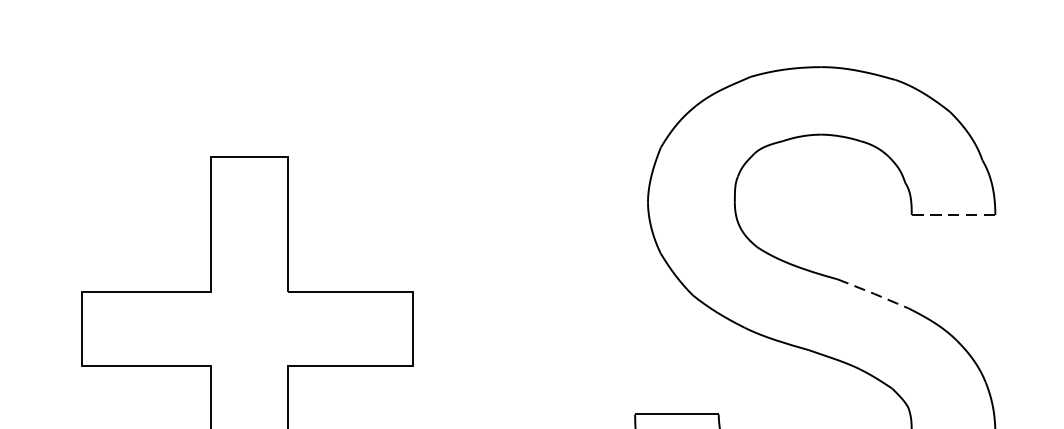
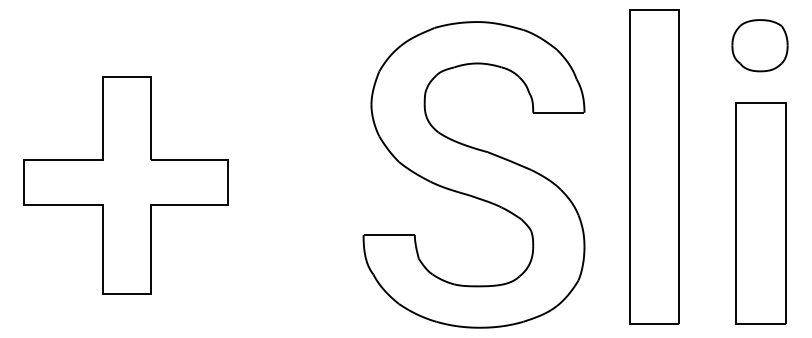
line: (952, 214) -> (558, 112), dashed -> solid
line: (874, 294) -> (510, 161), dashed -> solid

